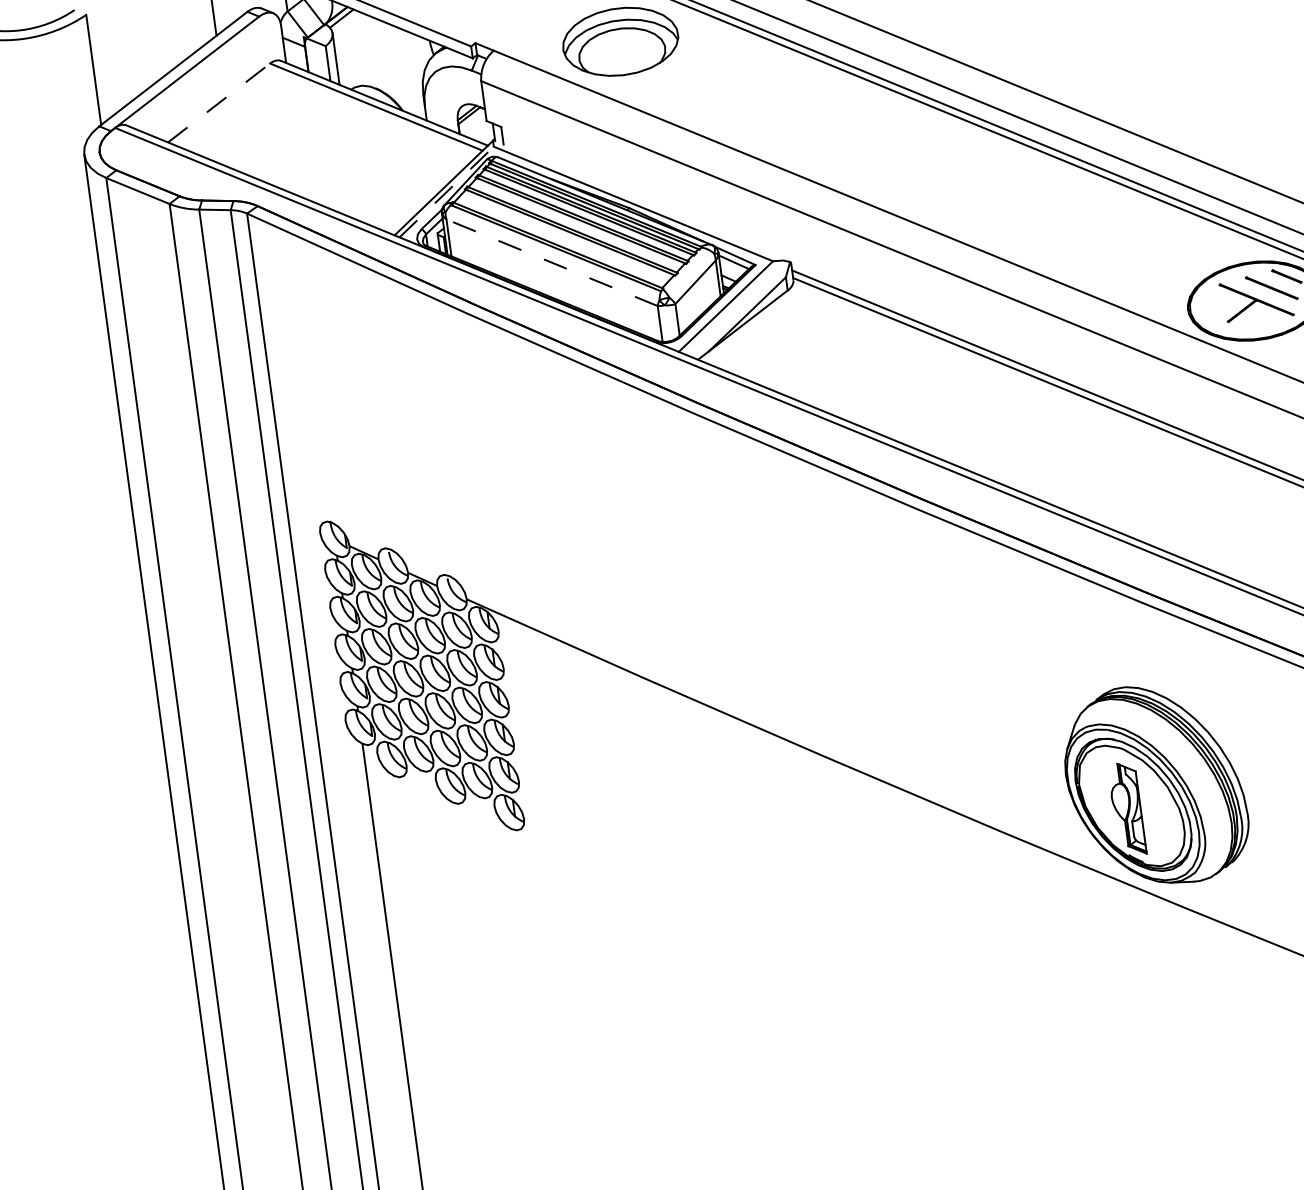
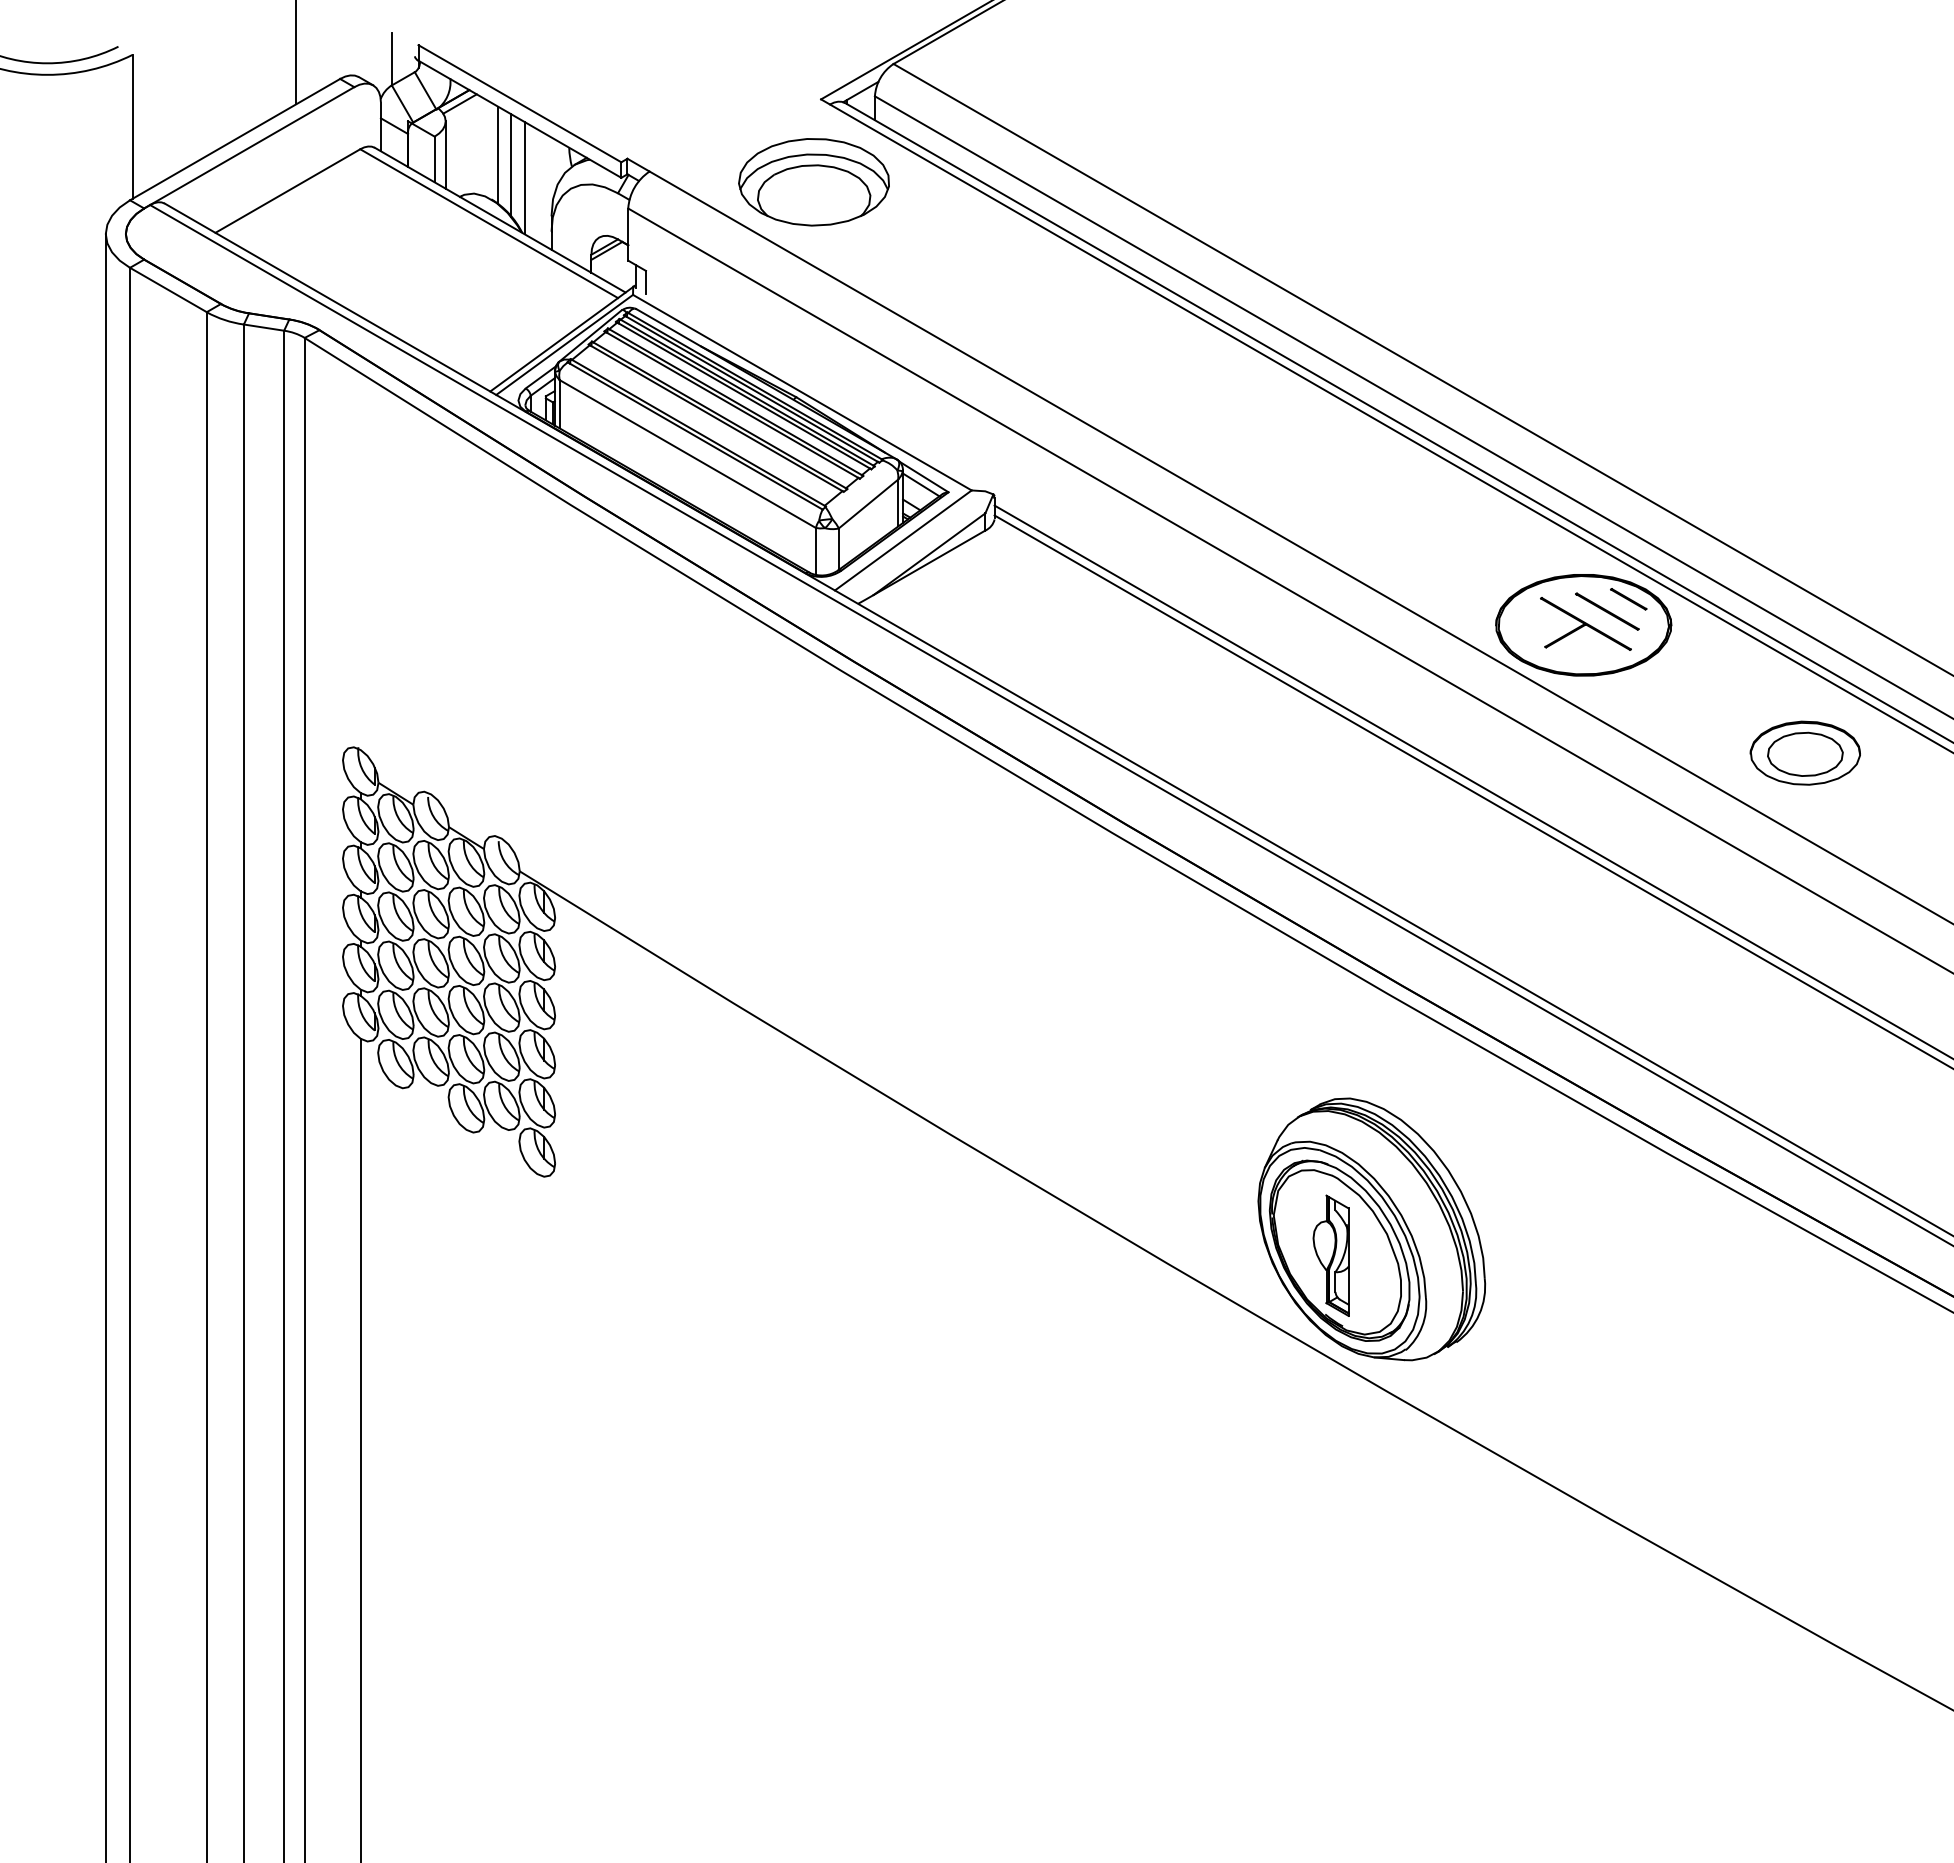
line: (375, 53) -> (497, 154), added
line: (387, 60) -> (511, 165), added
line: (398, 68) -> (524, 178), added
line: (218, 103) -> (287, 191), dashed -> solid
line: (446, 191) -> (564, 344), dashed -> solid
line: (551, 263) -> (687, 454), dashed -> solid

